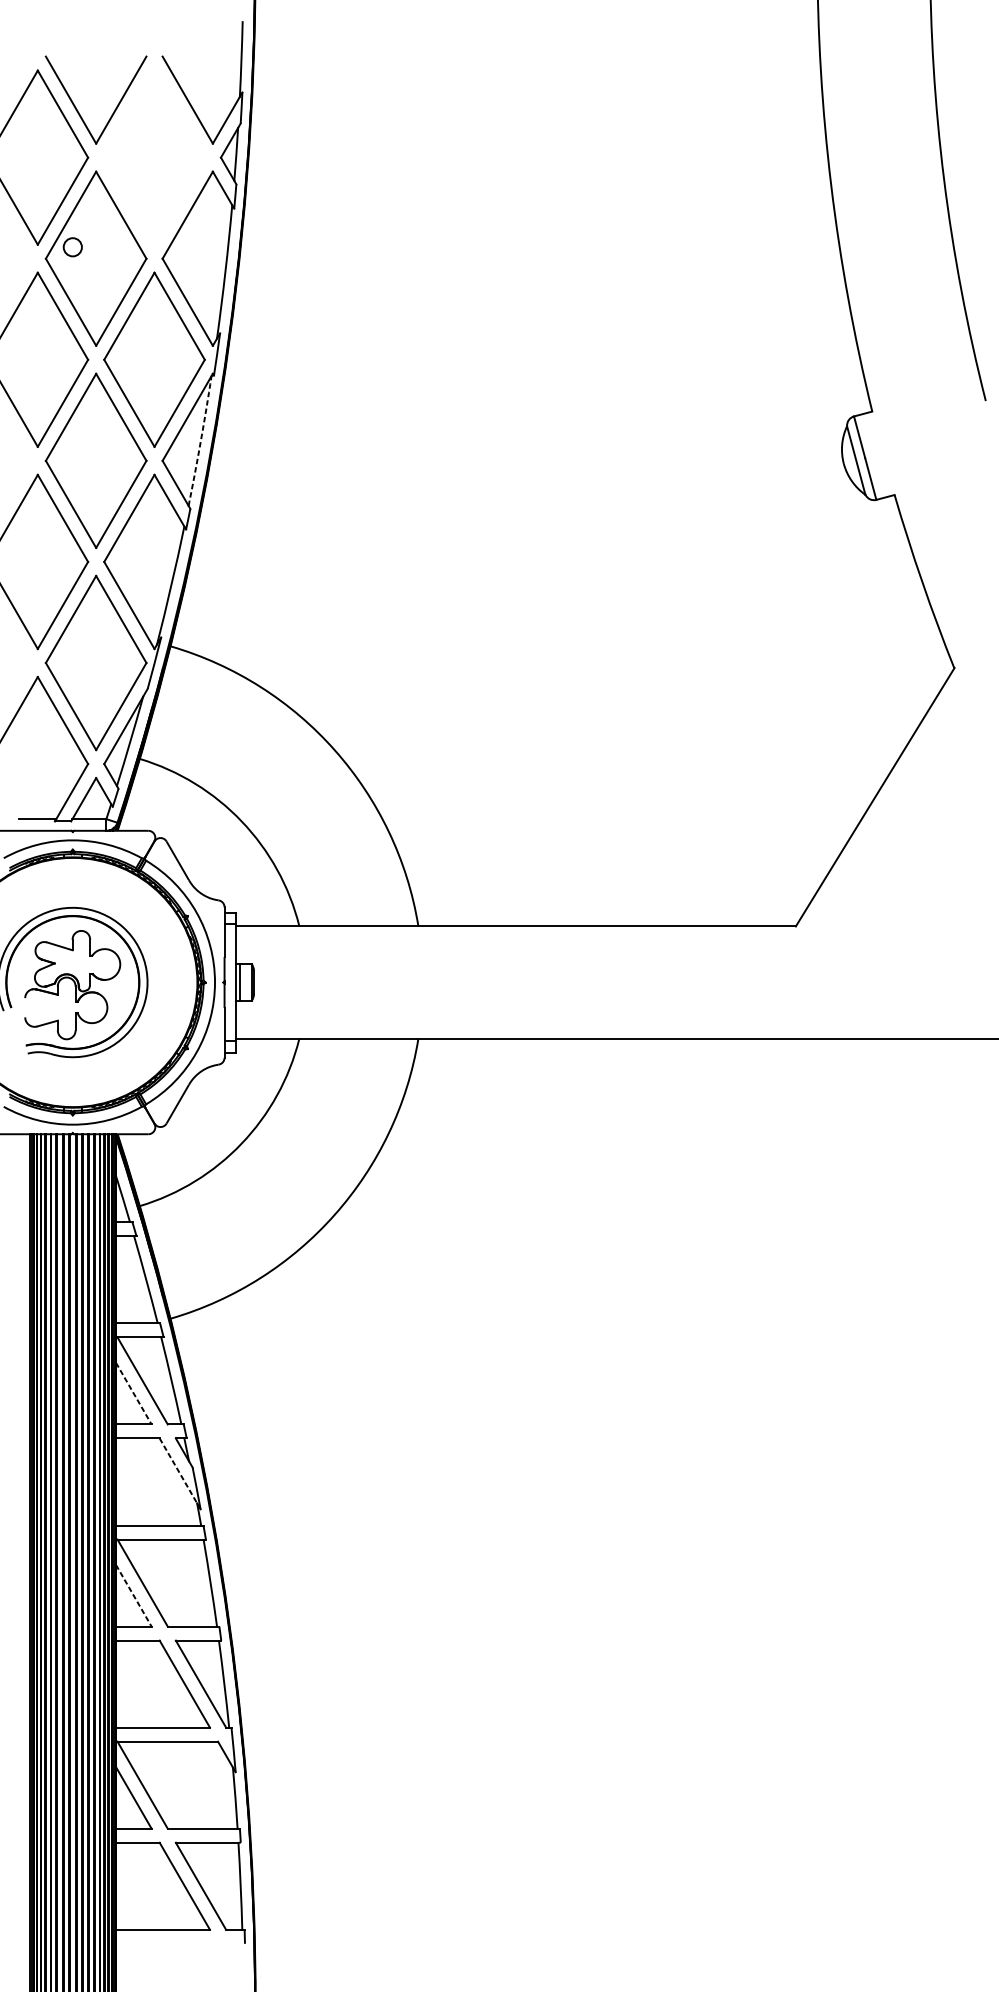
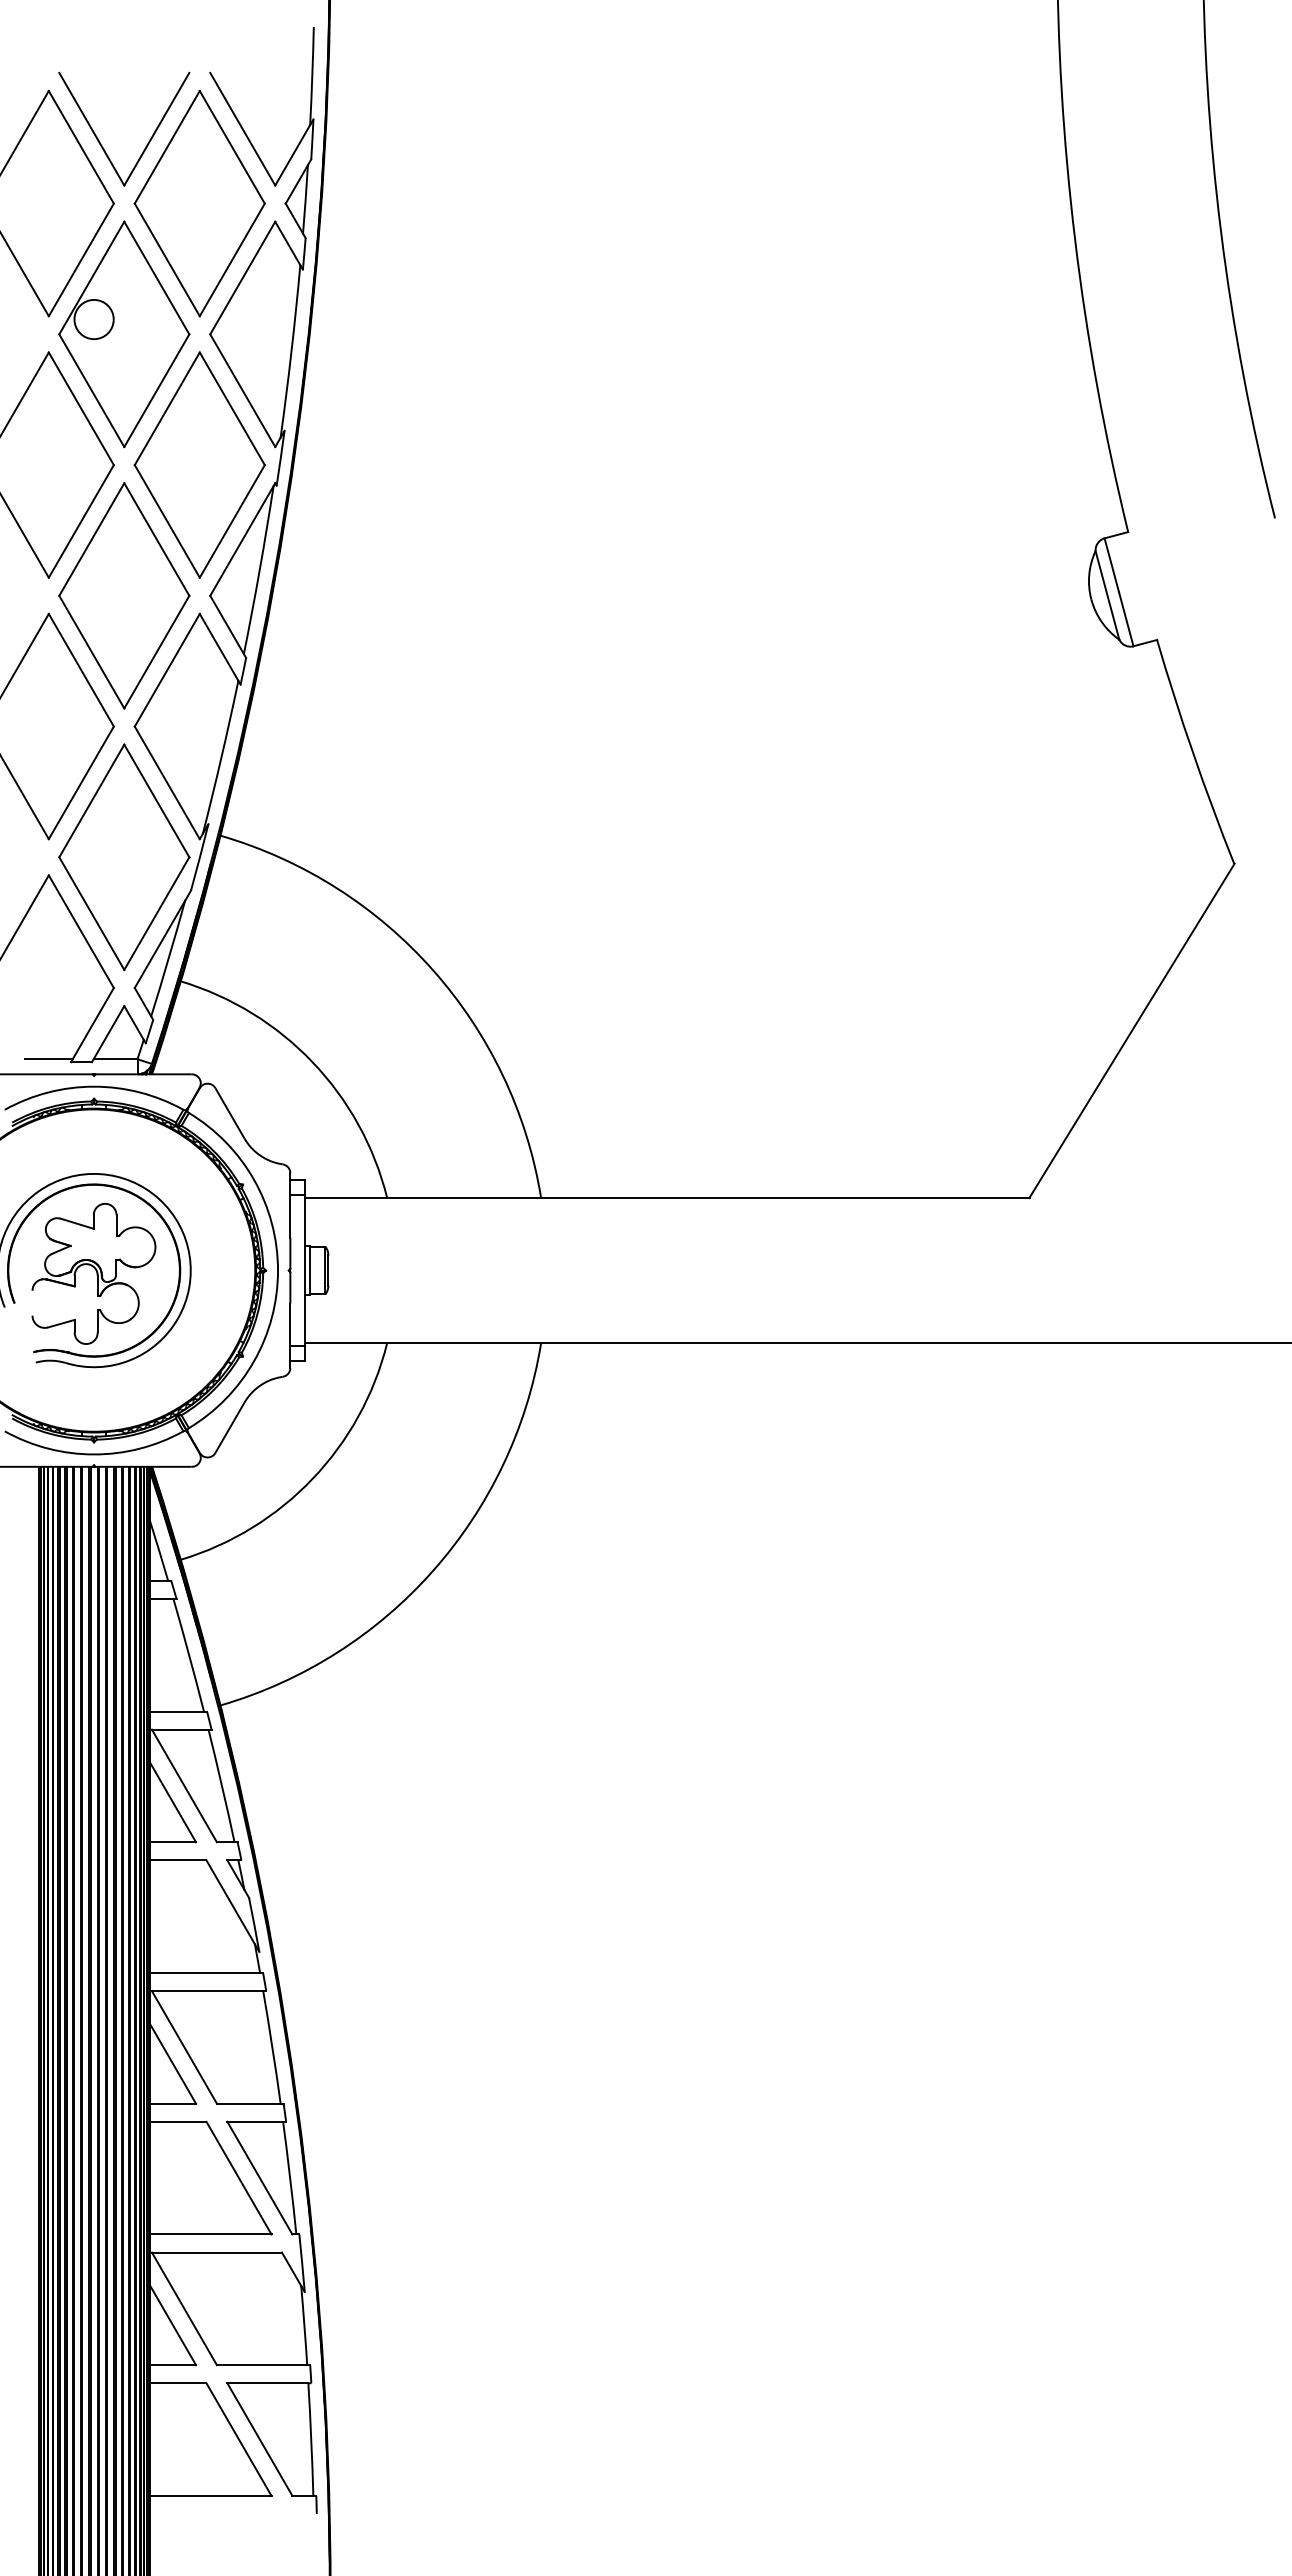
part: (154, 157) -> (199, 203), added
circle: (72, 247) -> (93, 319), size x1.67
arc: (200, 441) -> (259, 570), dashed -> solid
line: (134, 1393) -> (173, 1802), dashed -> solid
line: (178, 1471) -> (230, 1902), dashed -> solid
line: (134, 1596) -> (173, 2064), dashed -> solid

